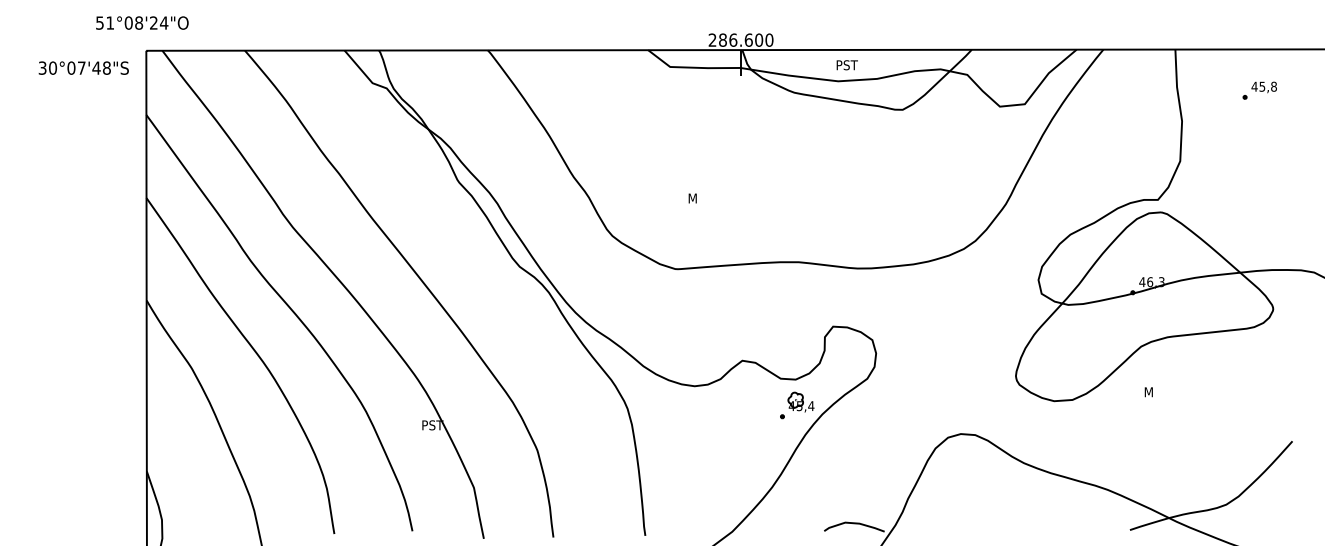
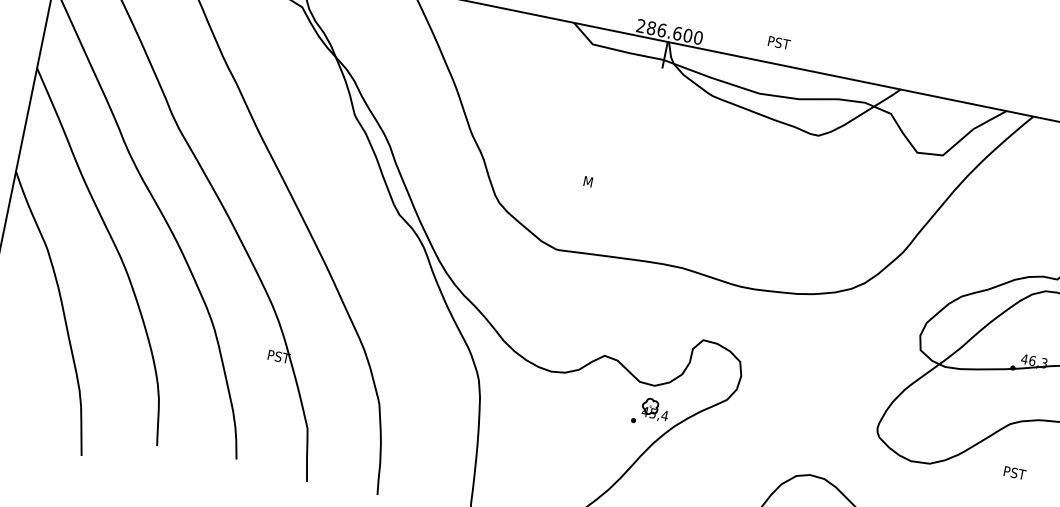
text: (846, 65) -> (778, 43), moved
text: (1156, 392) -> (1016, 473), M -> PST

